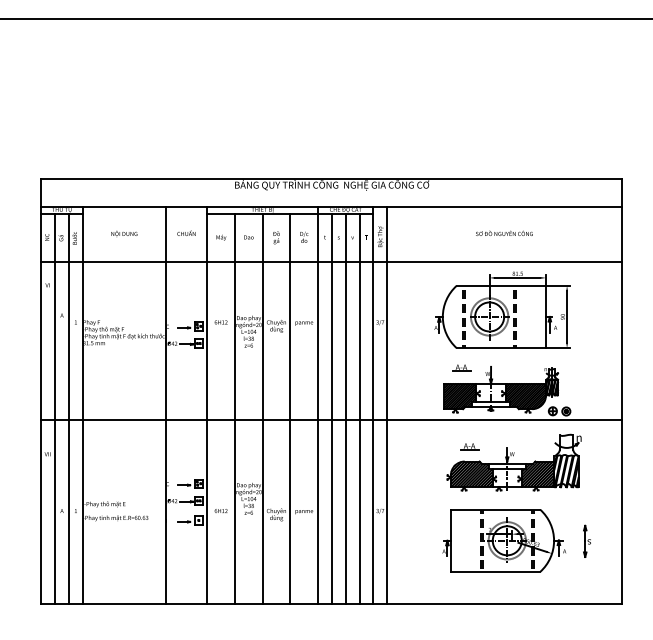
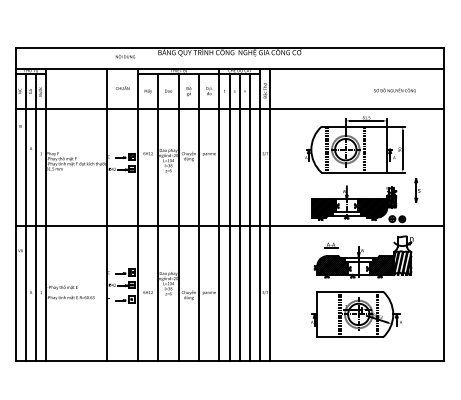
text: (504, 232) -> (395, 89), moved
text: (124, 233) -> (125, 56), moved
part: (461, 367) -> (325, 186), removed
part: (586, 540) -> (417, 189), moved

